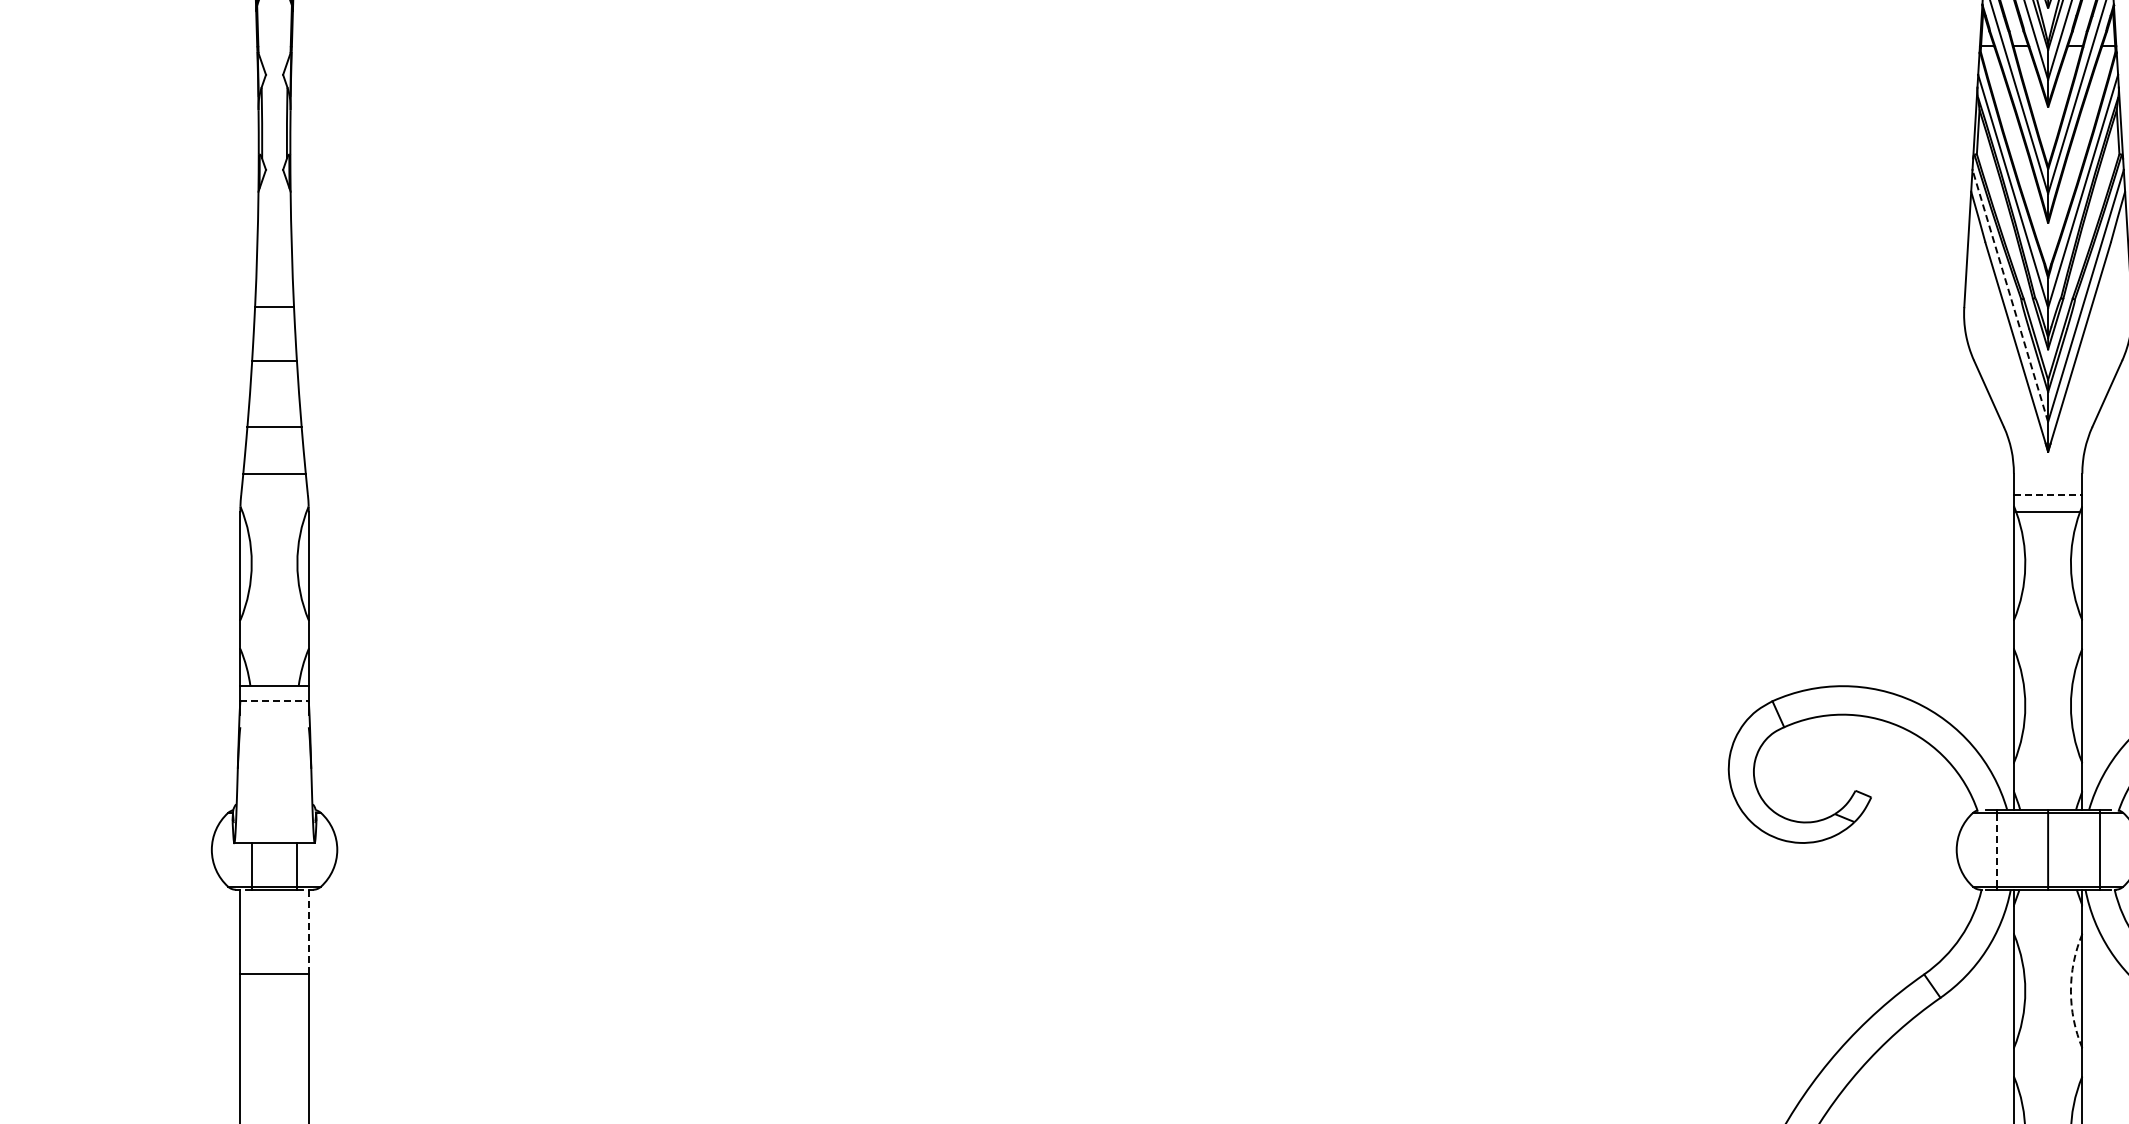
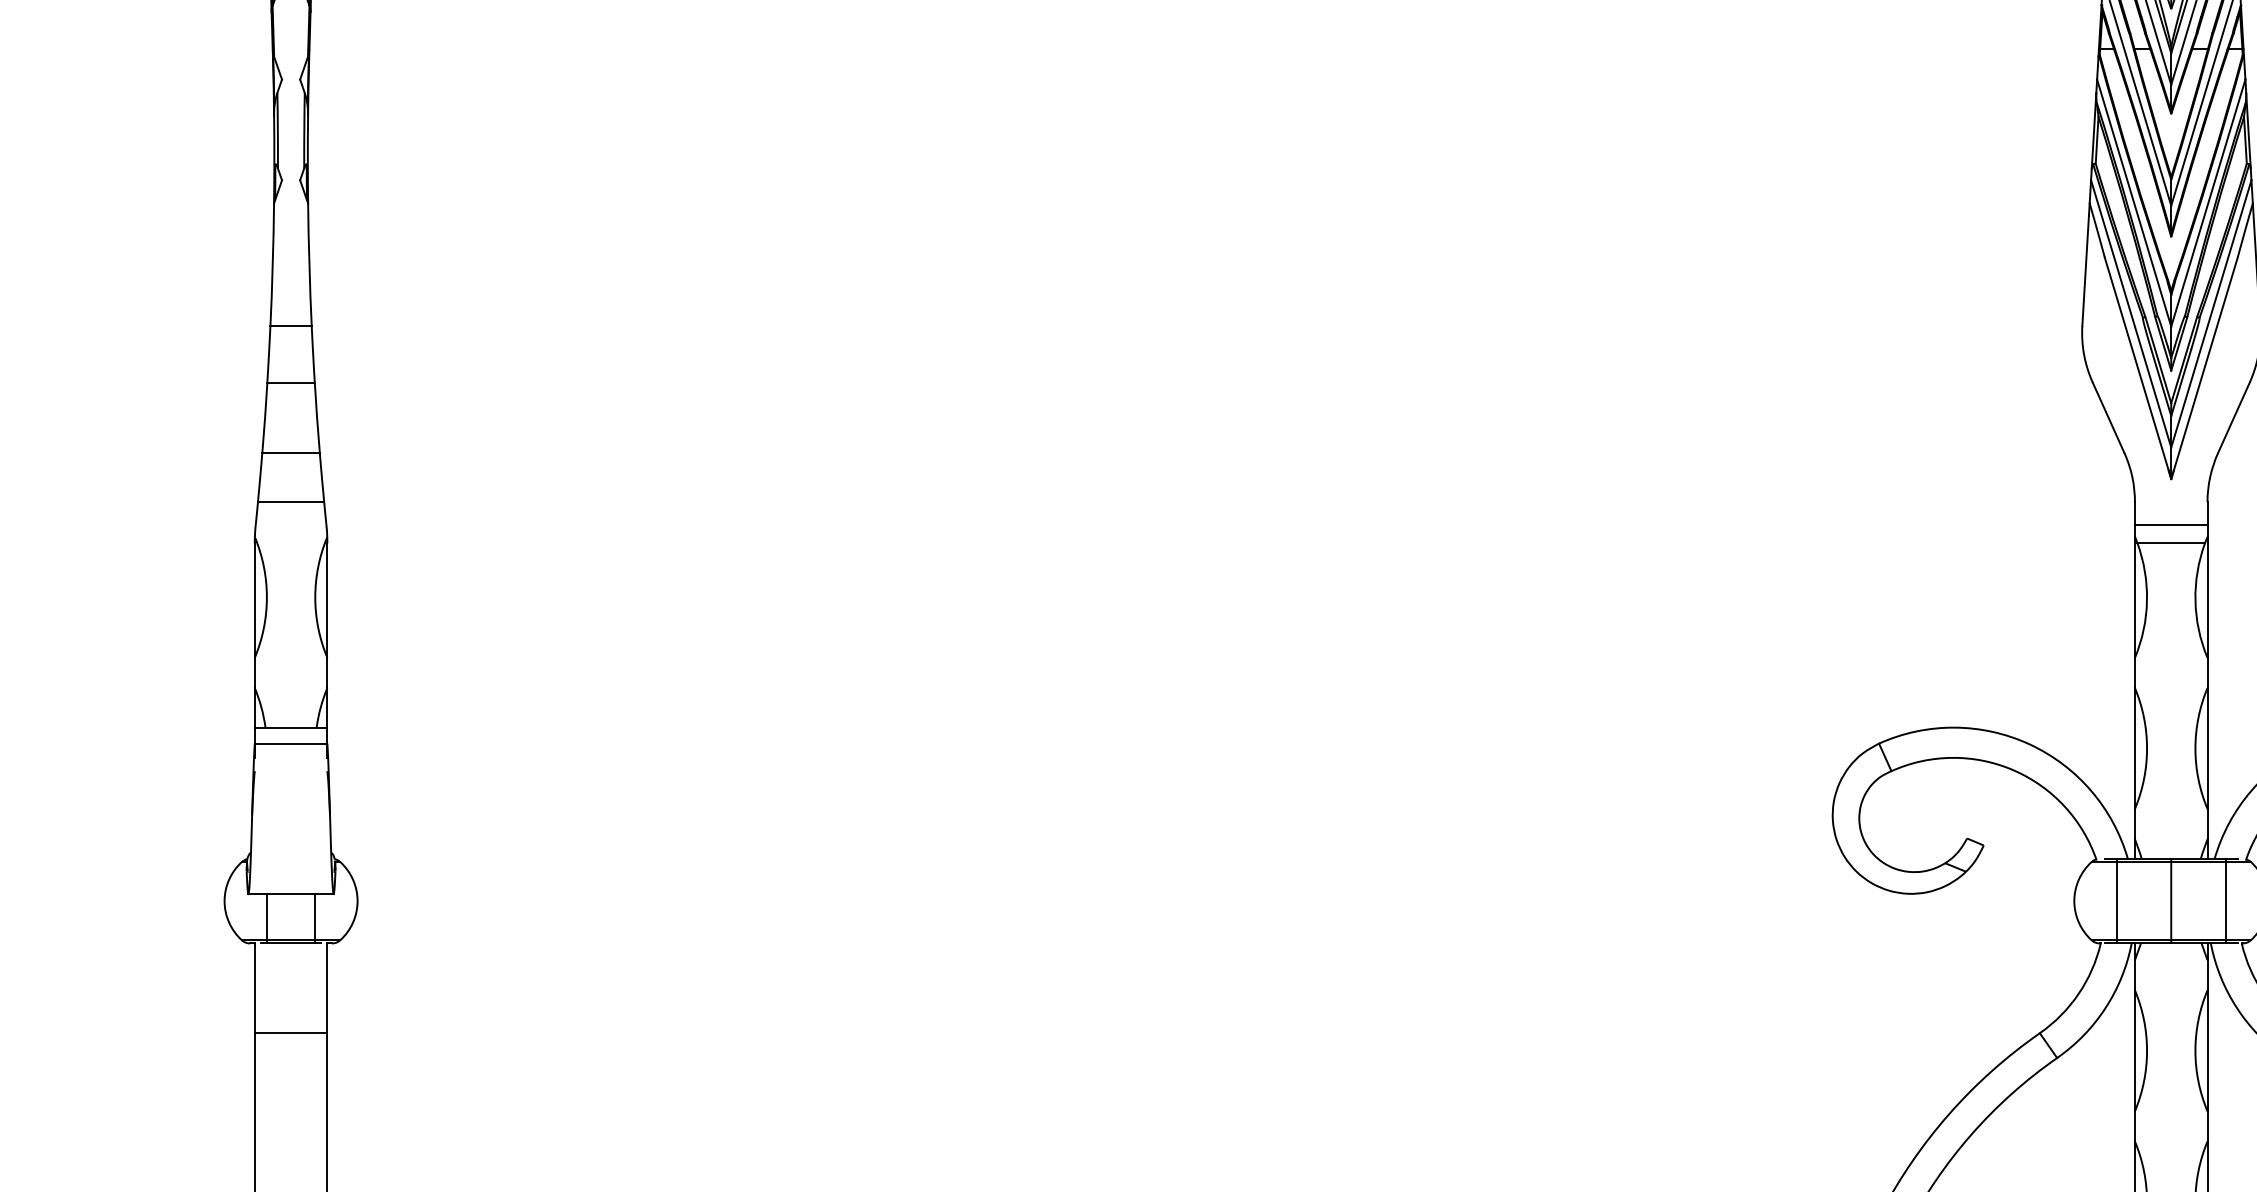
line: (2010, 295) -> (2131, 313), dashed -> solid
line: (2048, 494) -> (2171, 524), dashed -> solid
line: (275, 701) -> (292, 743), dashed -> solid
line: (1996, 849) -> (2116, 900), dashed -> solid
line: (308, 931) -> (327, 987), dashed -> solid
arc: (2070, 991) -> (2194, 1051), dashed -> solid

